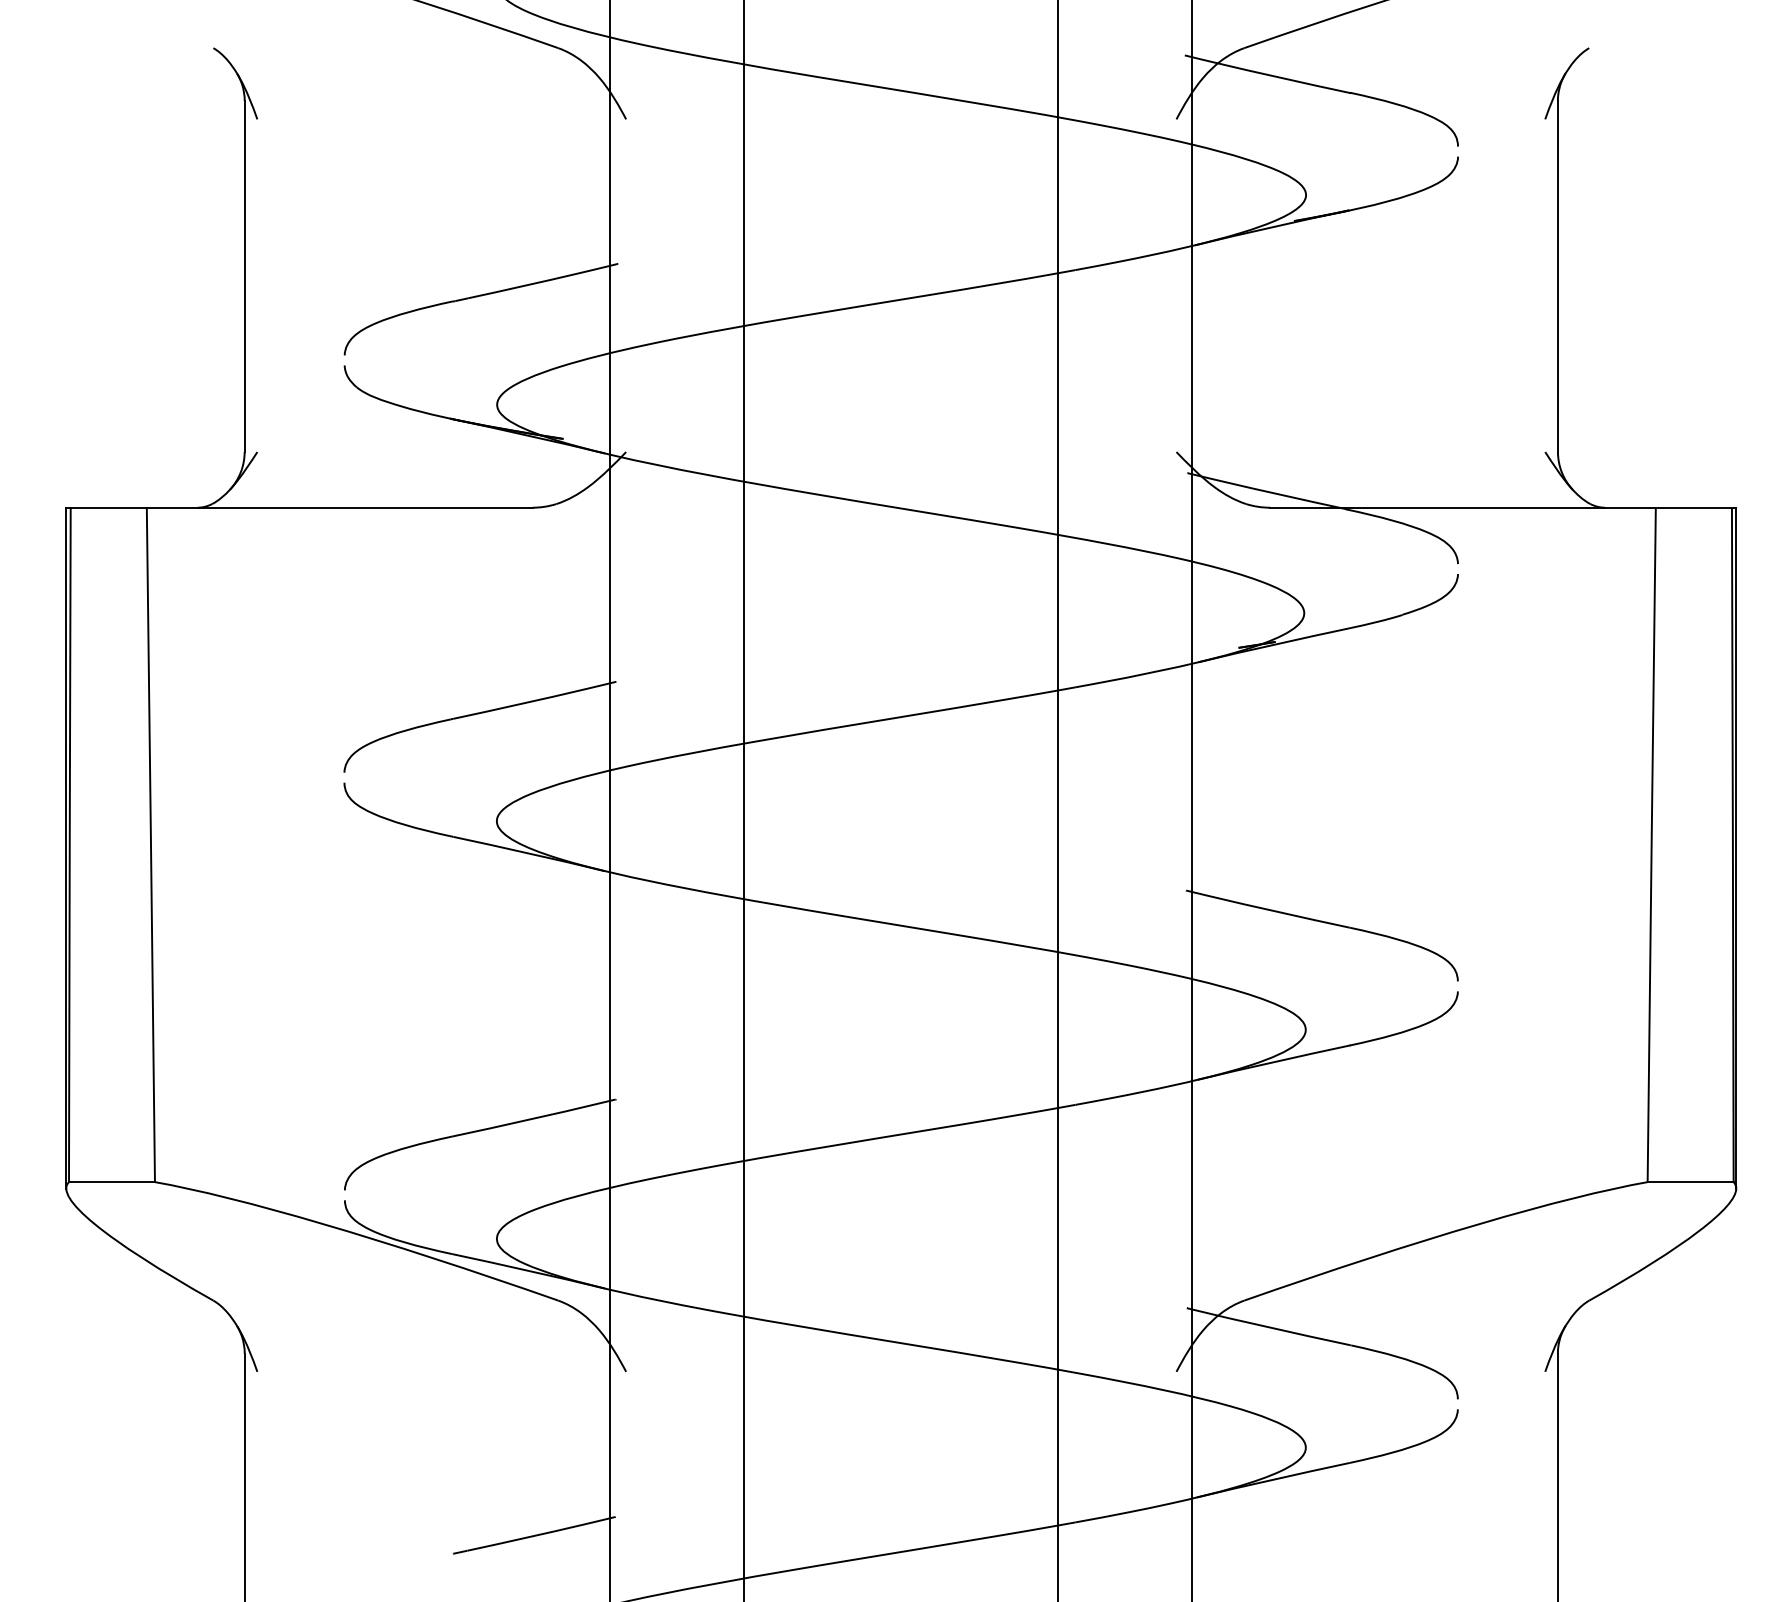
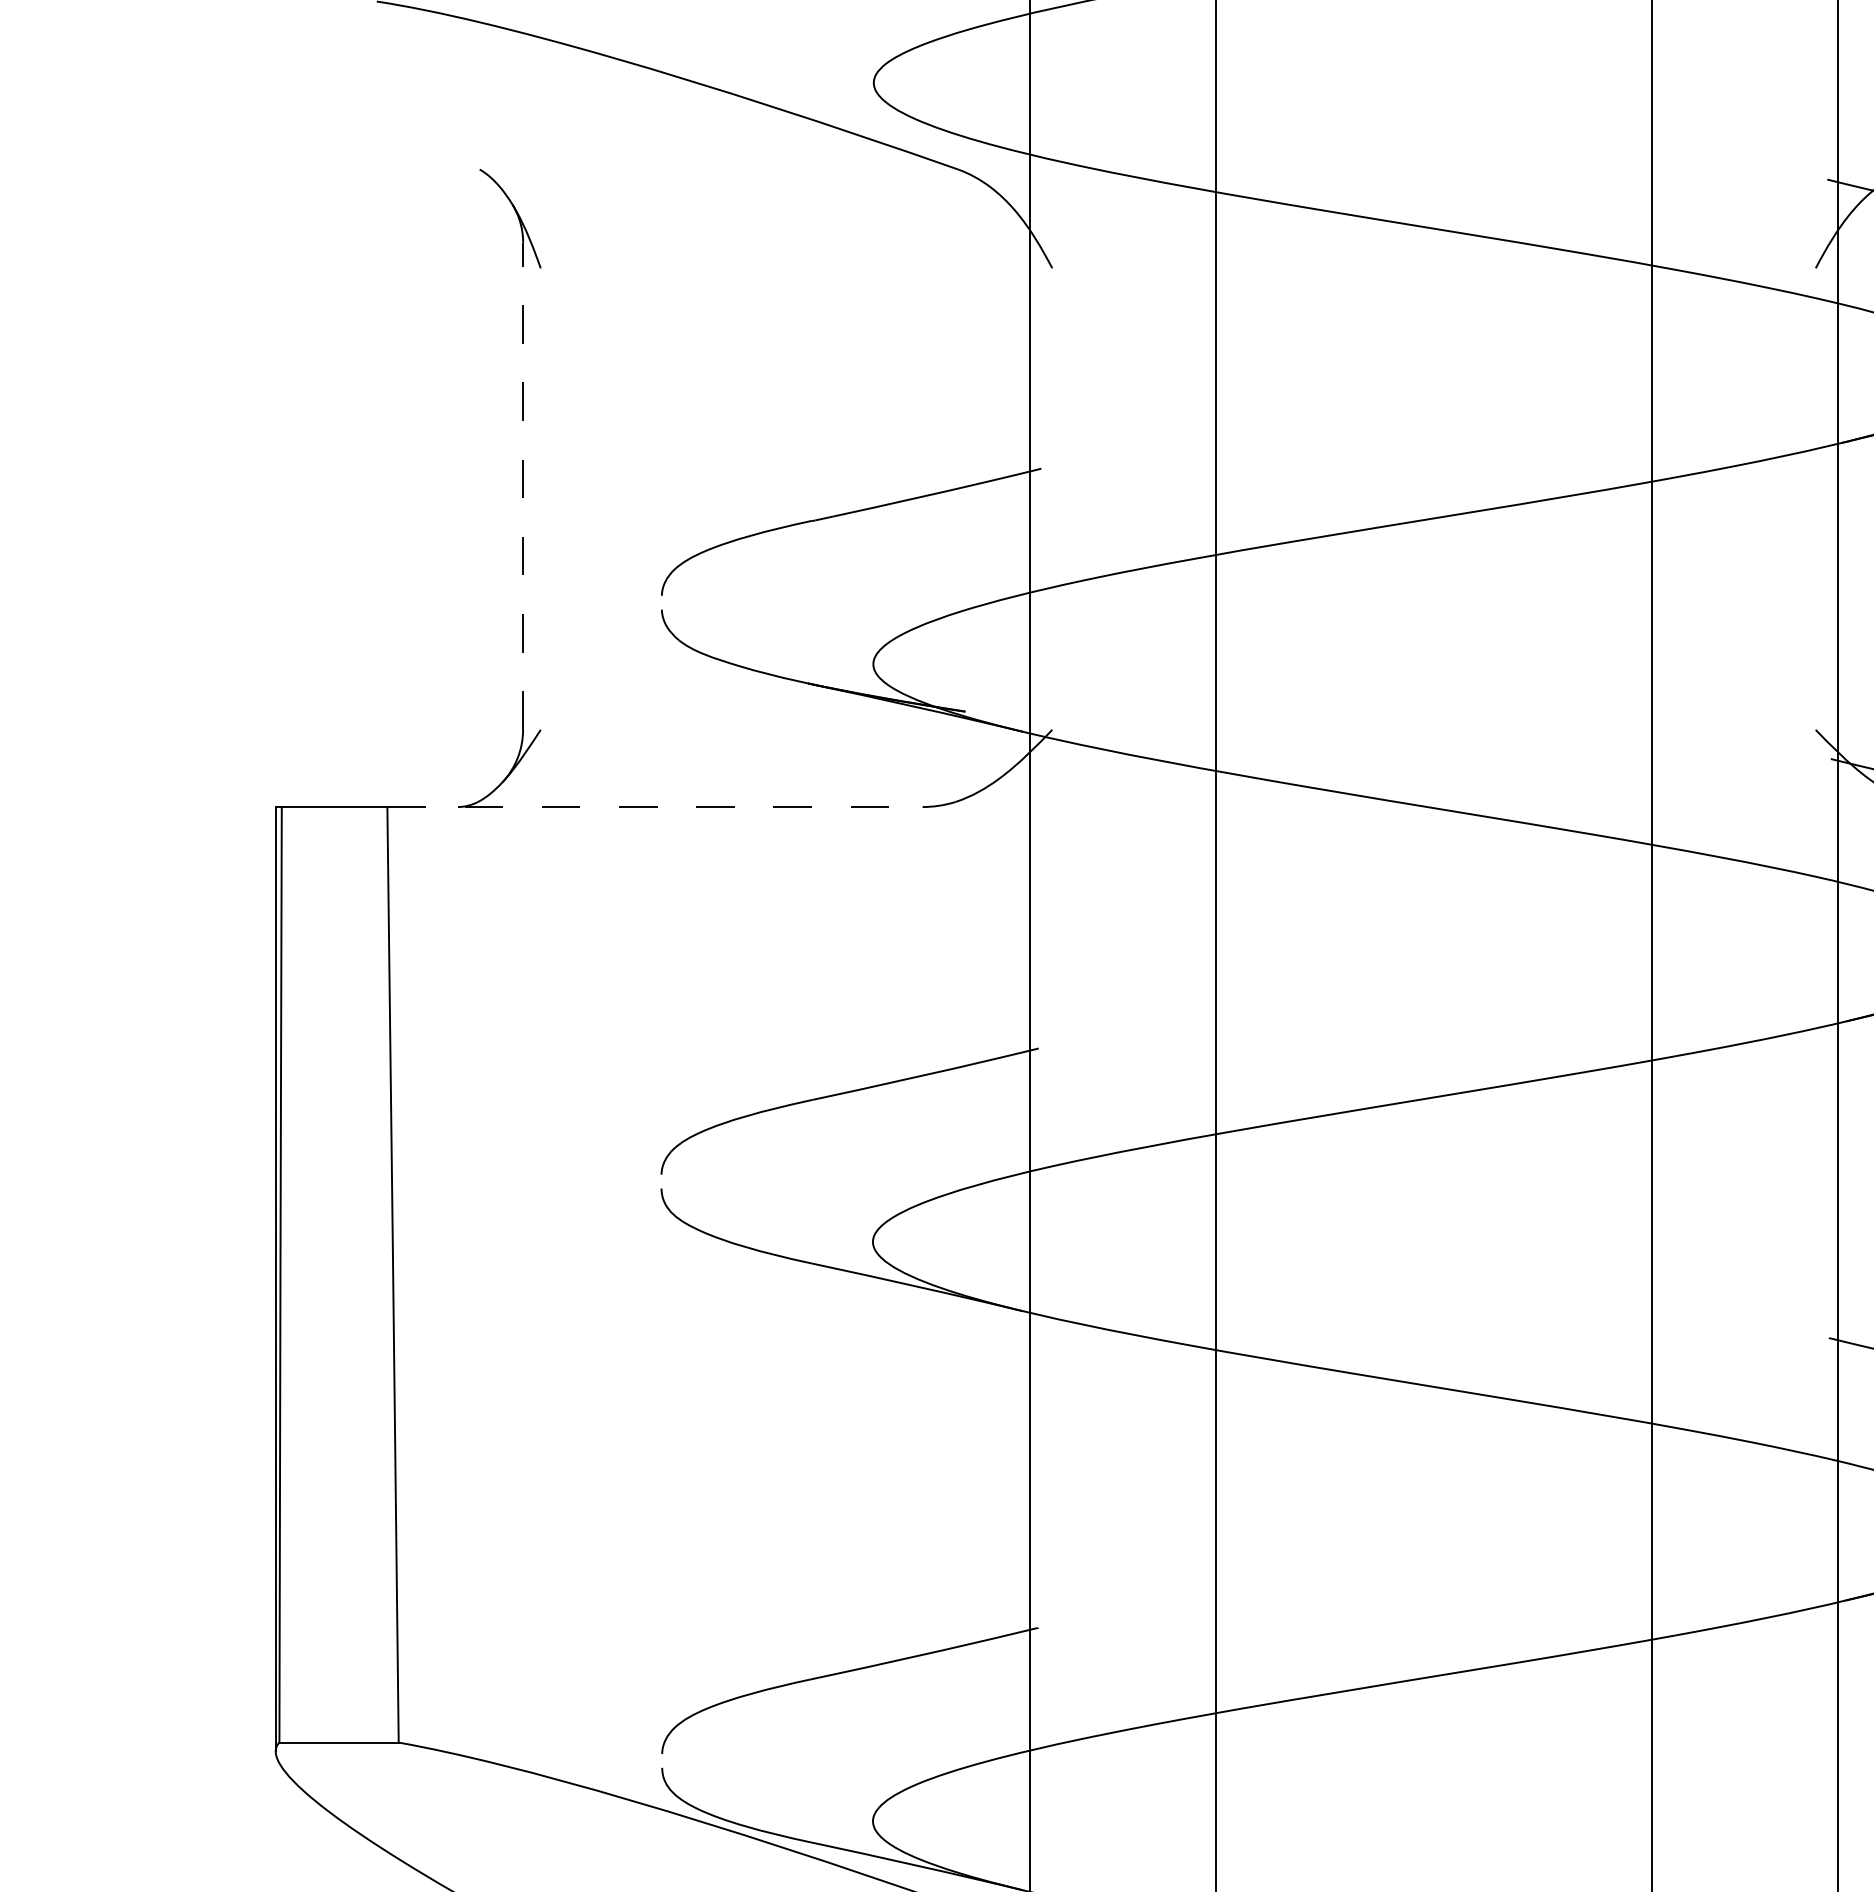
line: (244, 276) -> (522, 486), solid -> dashed
line: (339, 507) -> (654, 806), solid -> dashed

